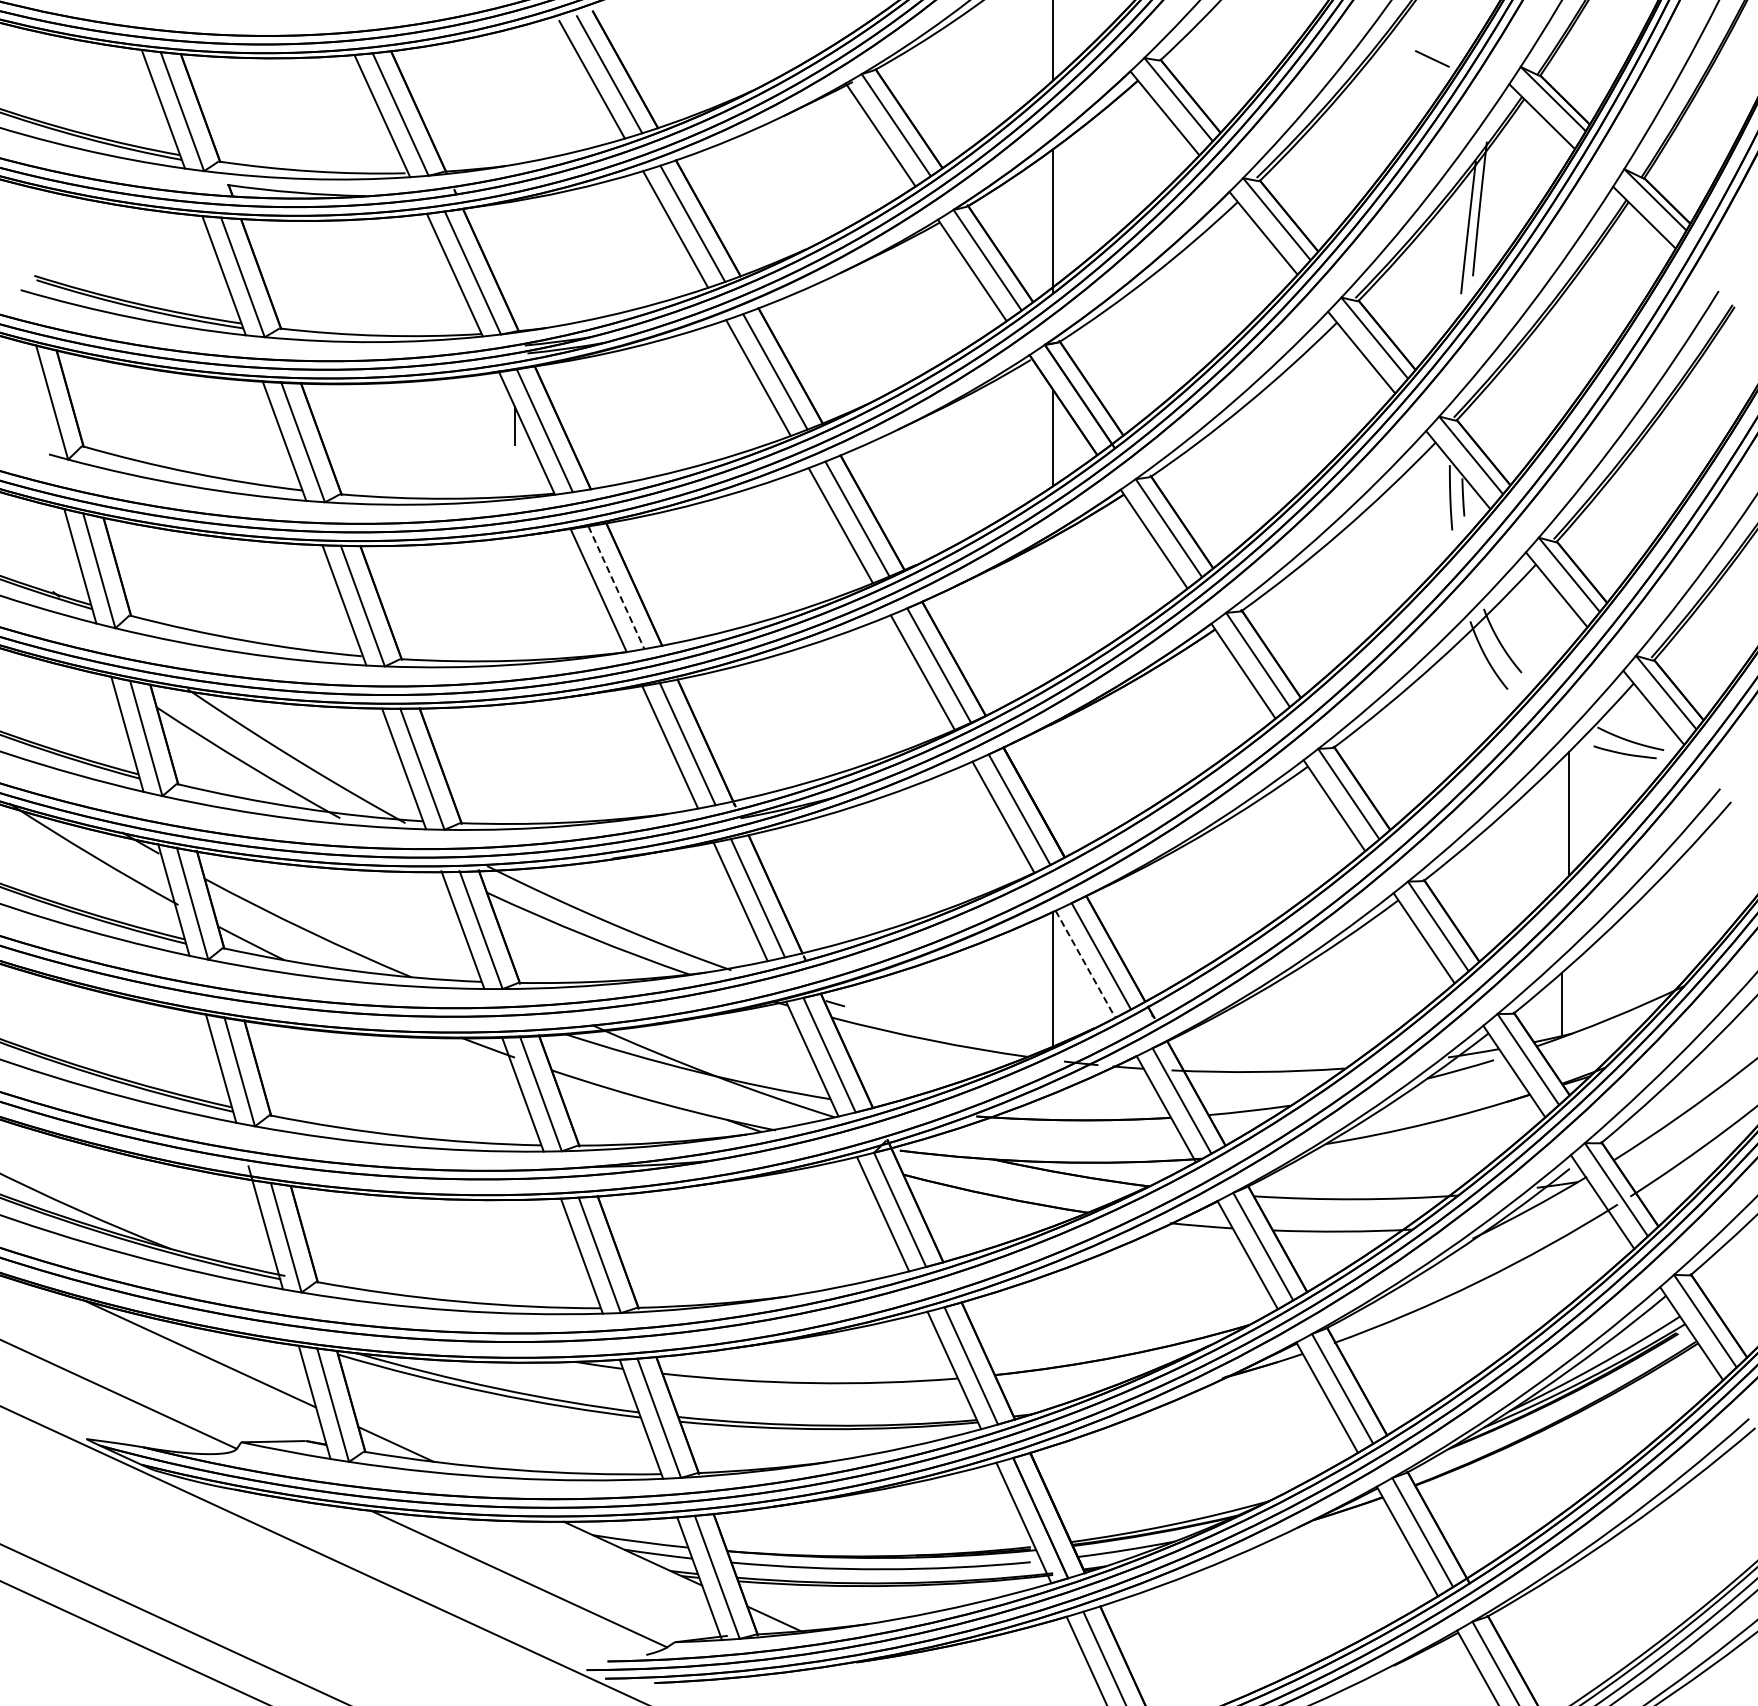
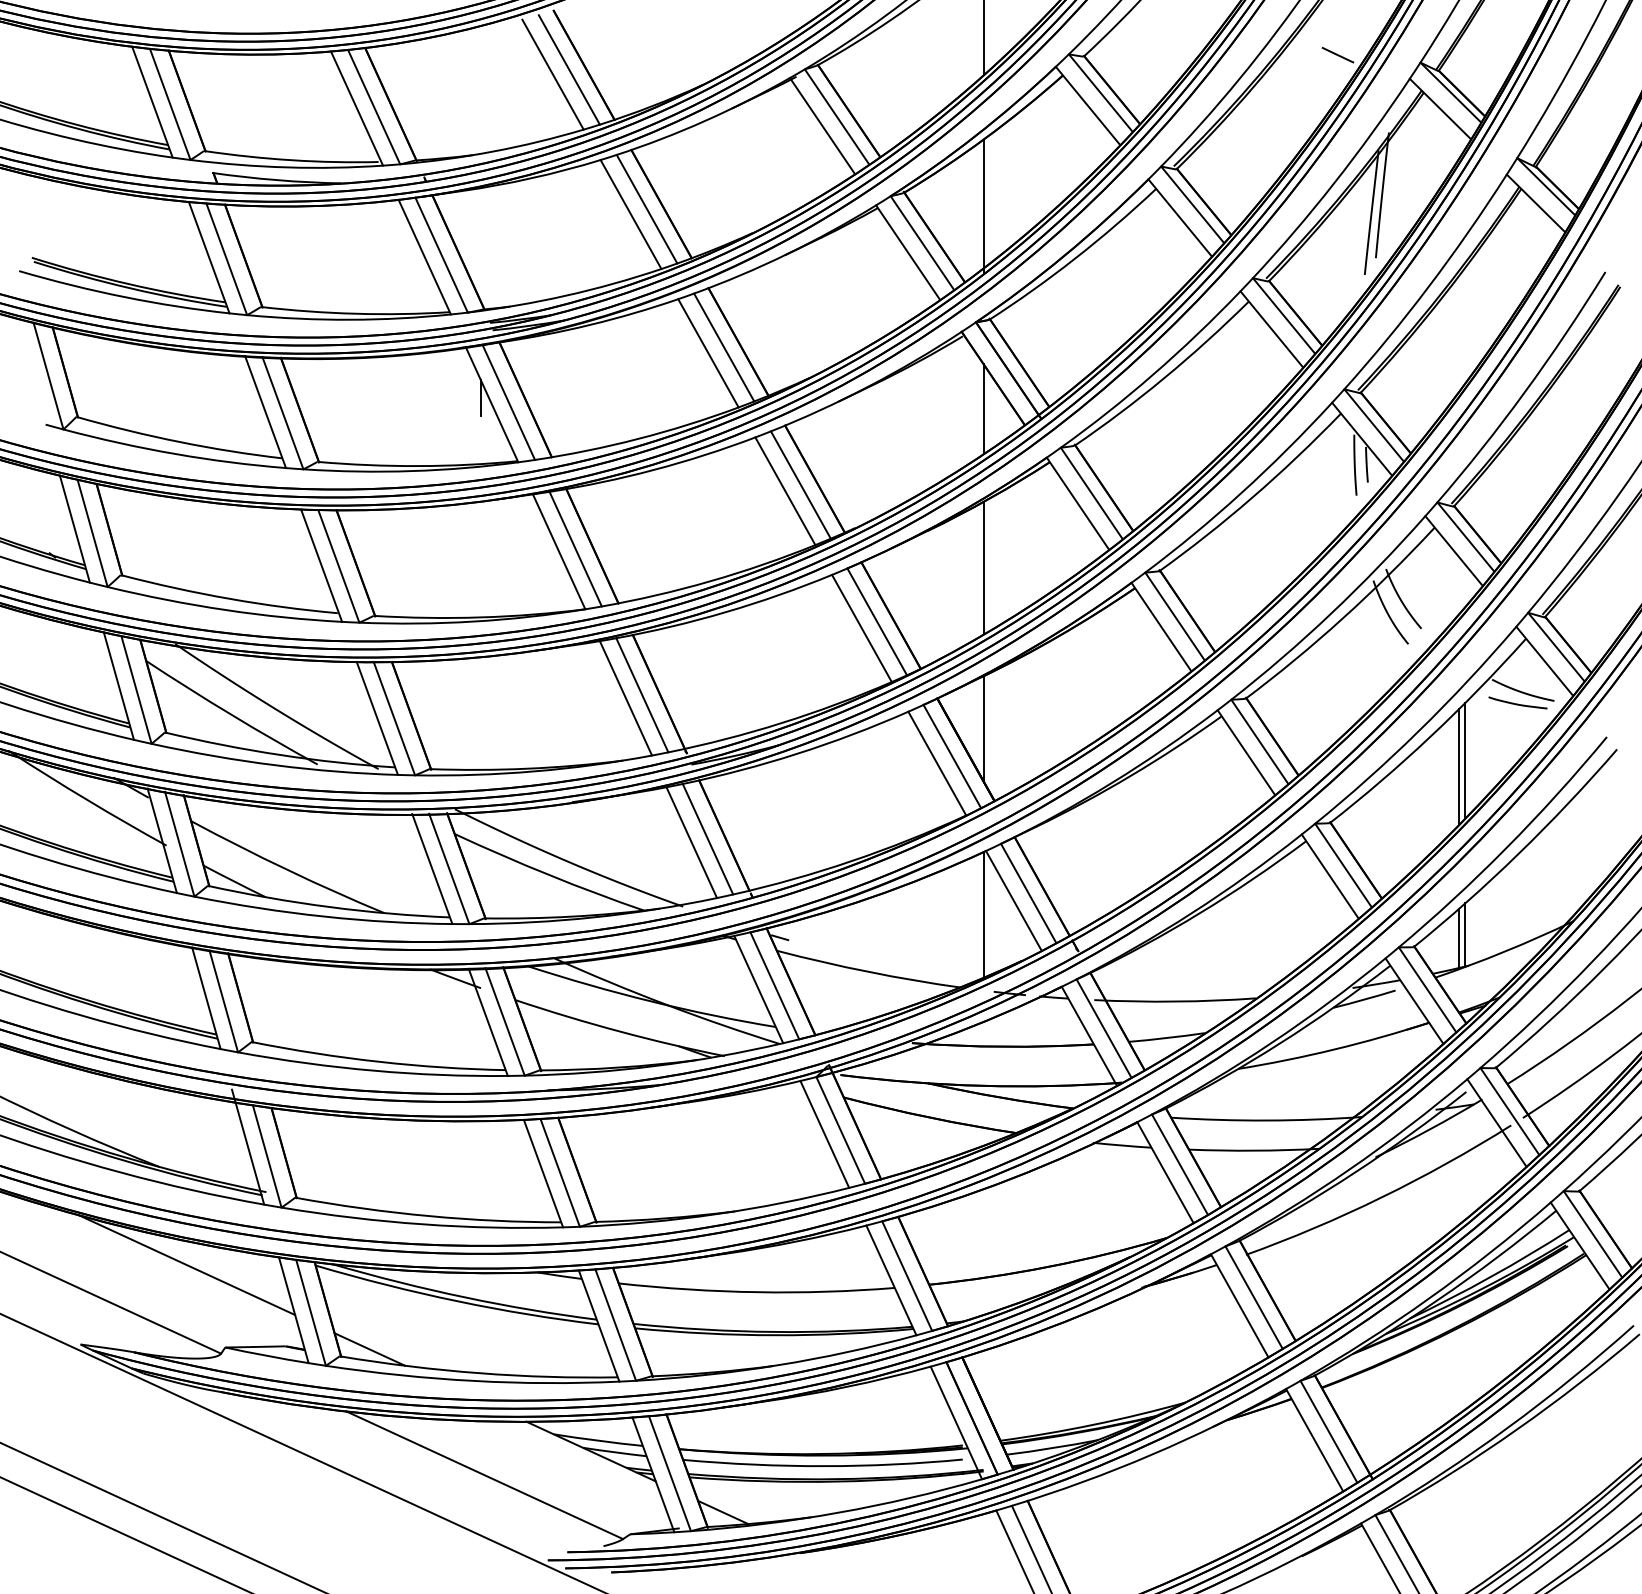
line: (616, 588) -> (575, 549), dashed -> solid
line: (1053, 607) -> (984, 567), added
line: (1053, 779) -> (984, 728), added
line: (1561, 820) -> (1458, 766), added
line: (1085, 964) -> (1013, 901), dashed -> solid
line: (1568, 1000) -> (1465, 934), added

